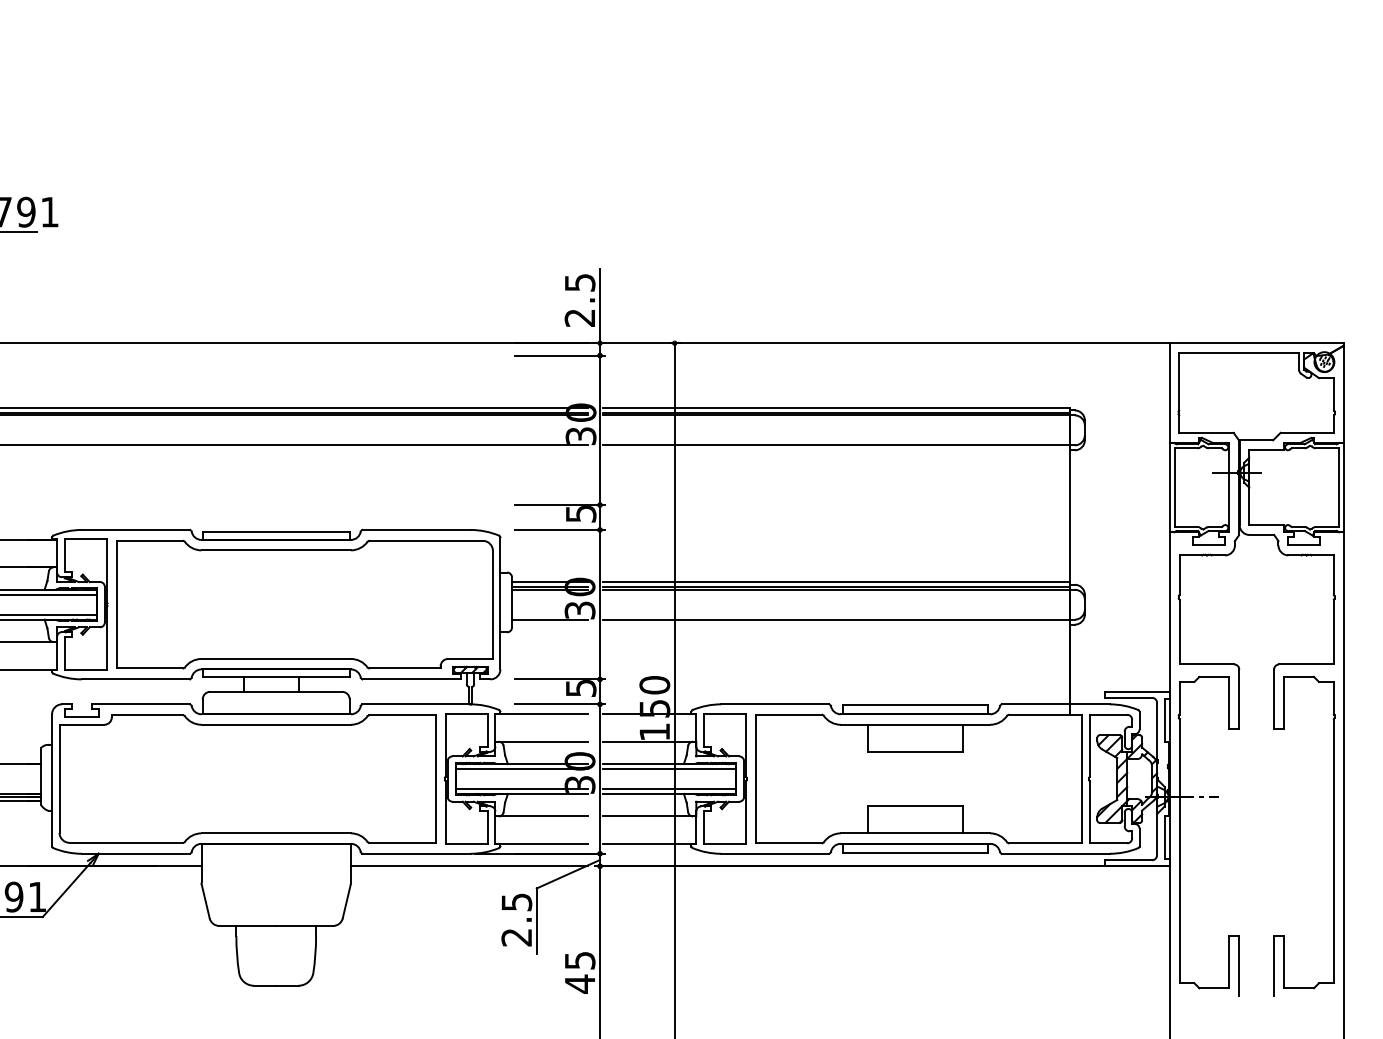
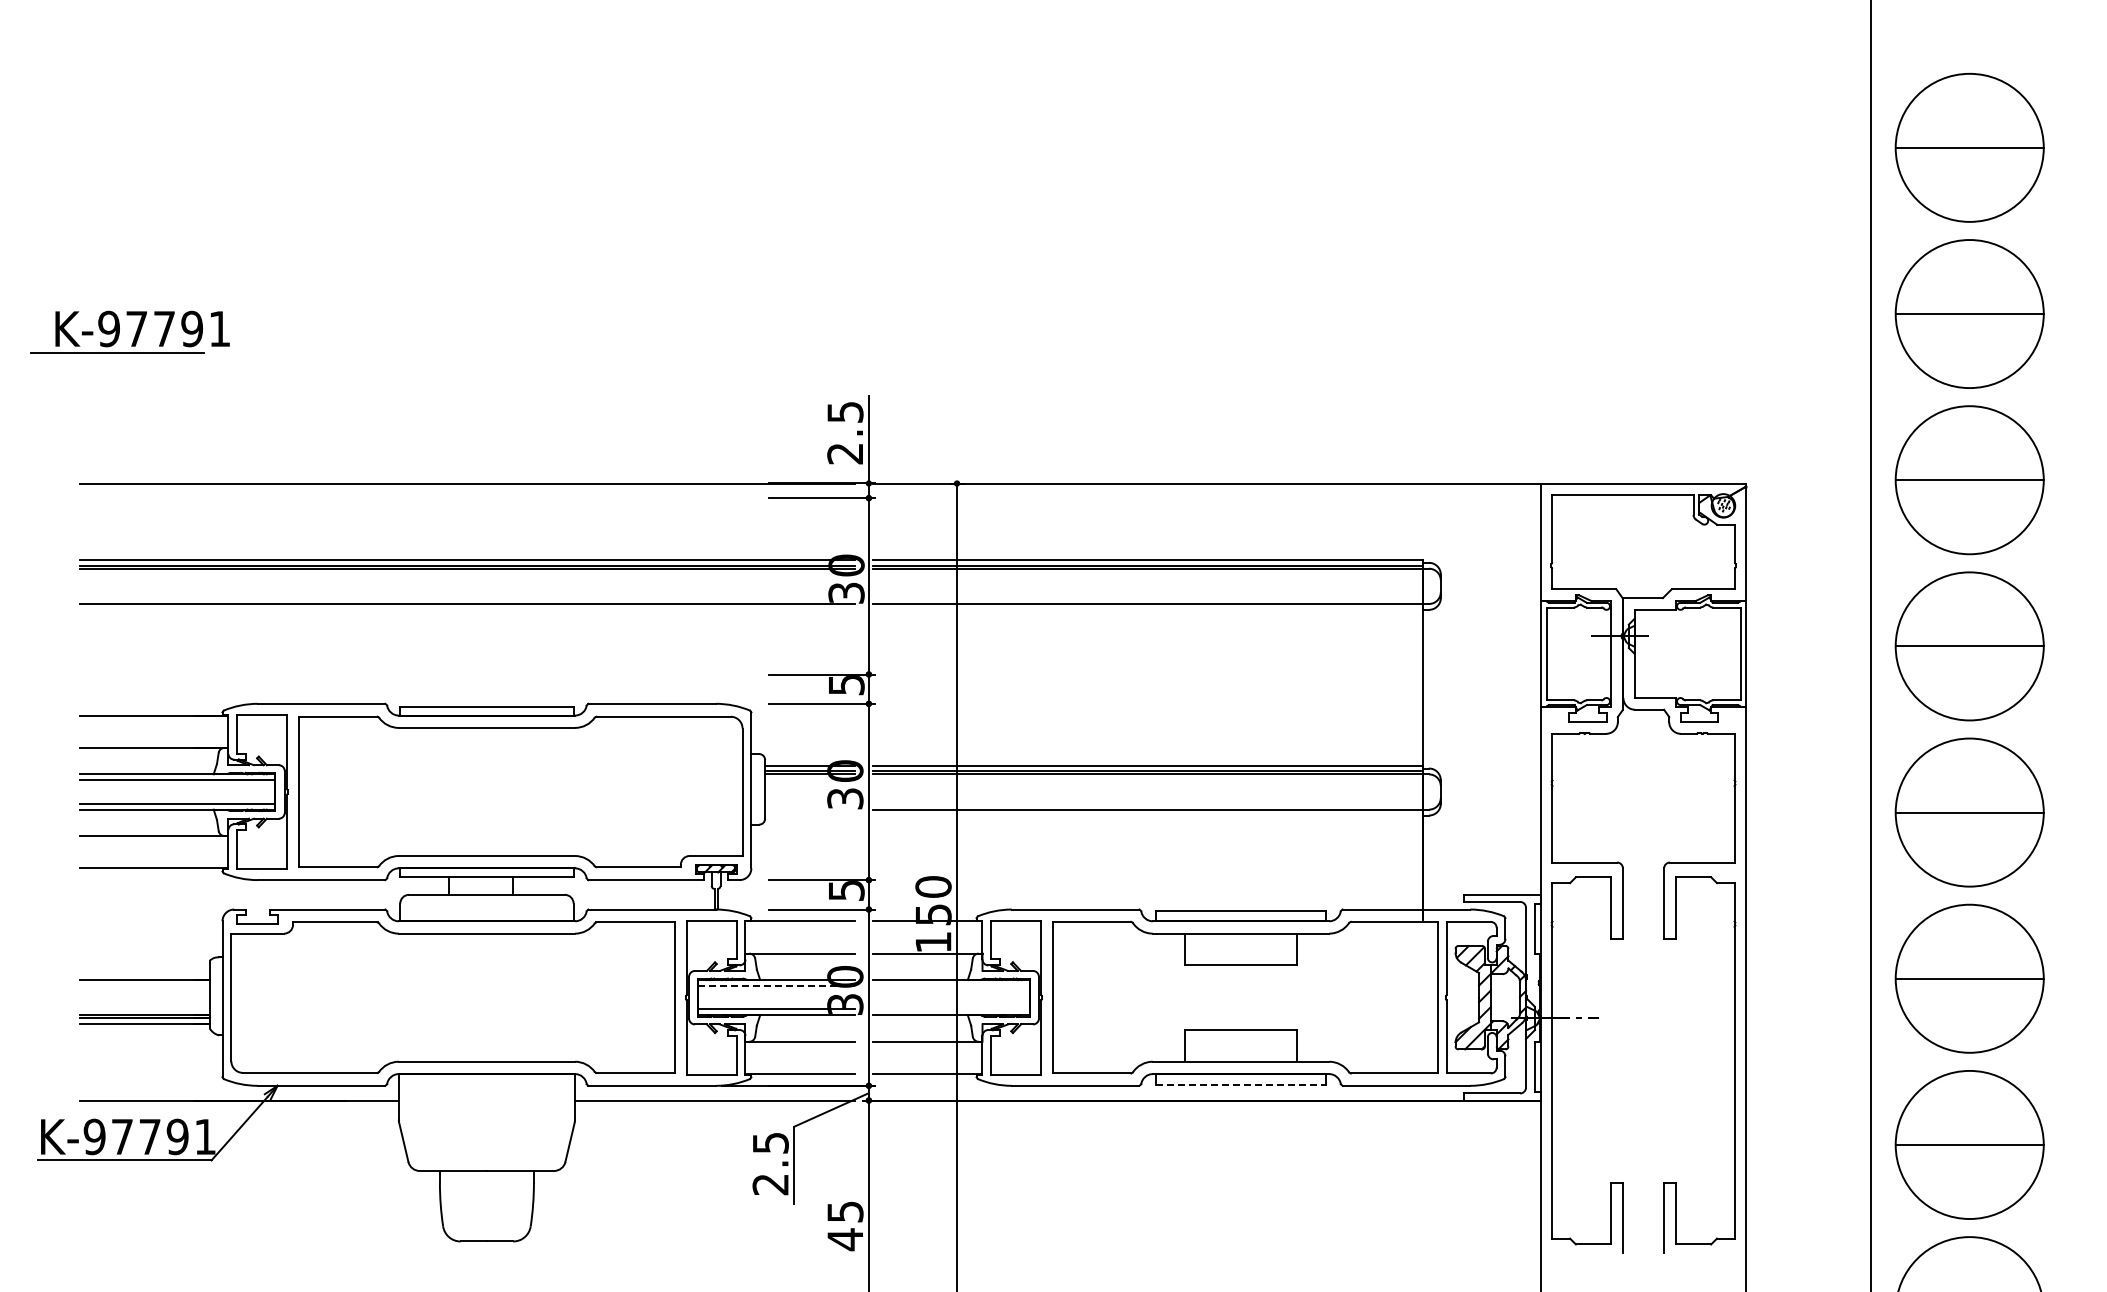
line: (550, 619) -> (810, 809), removed
line: (522, 768) -> (777, 985), solid -> dashed
line: (669, 768) -> (950, 985), removed
line: (669, 789) -> (950, 1009), removed
line: (915, 852) -> (1241, 1084), solid -> dashed

